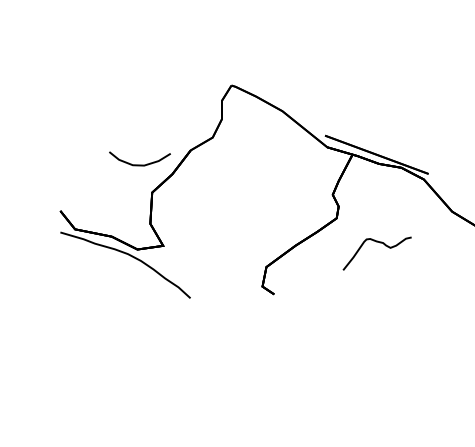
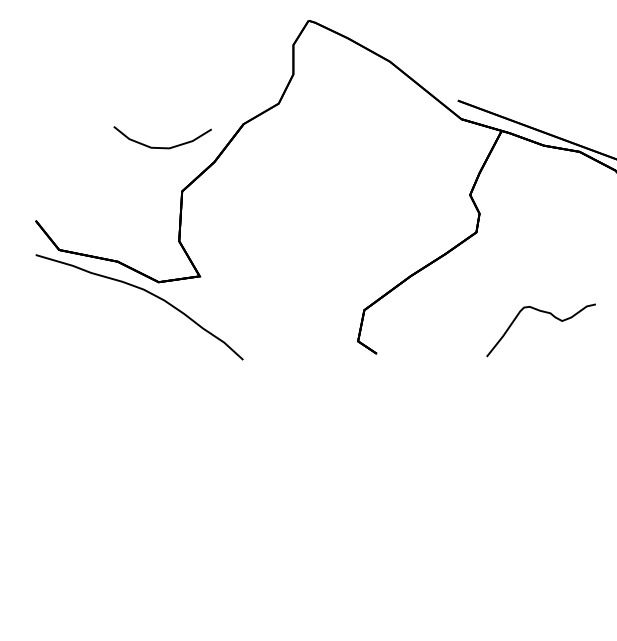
curve: (379, 243) -> (544, 314), moved

